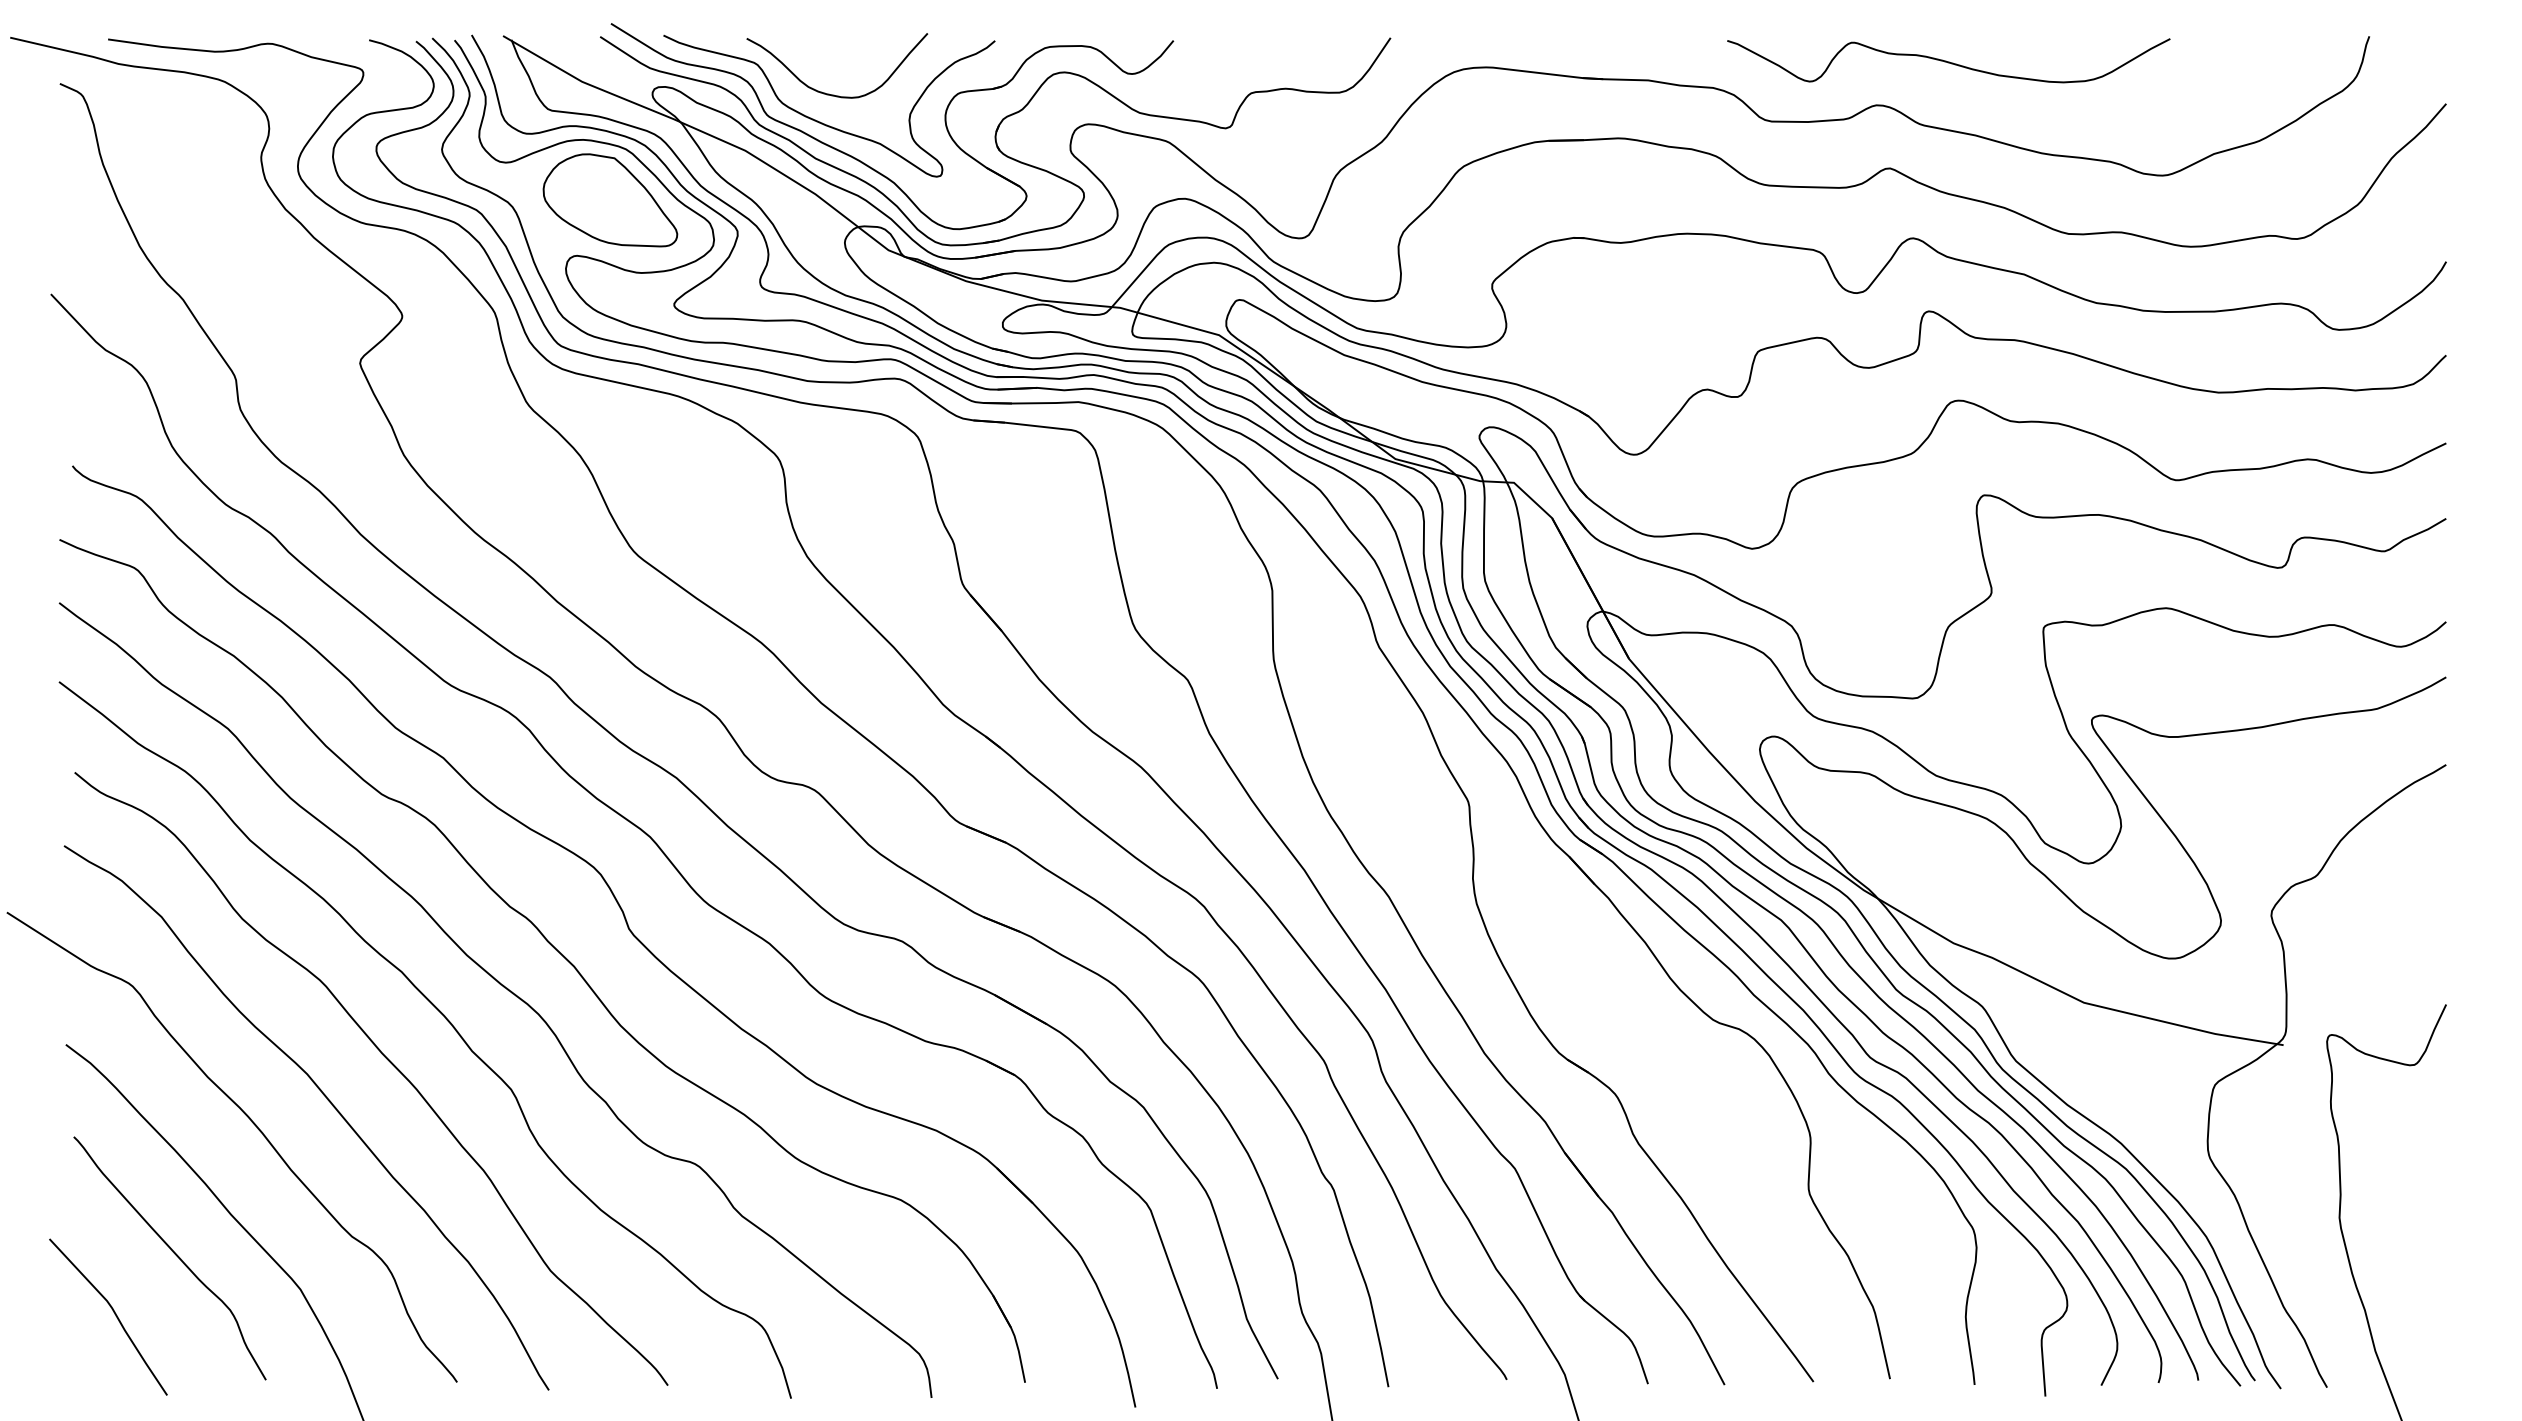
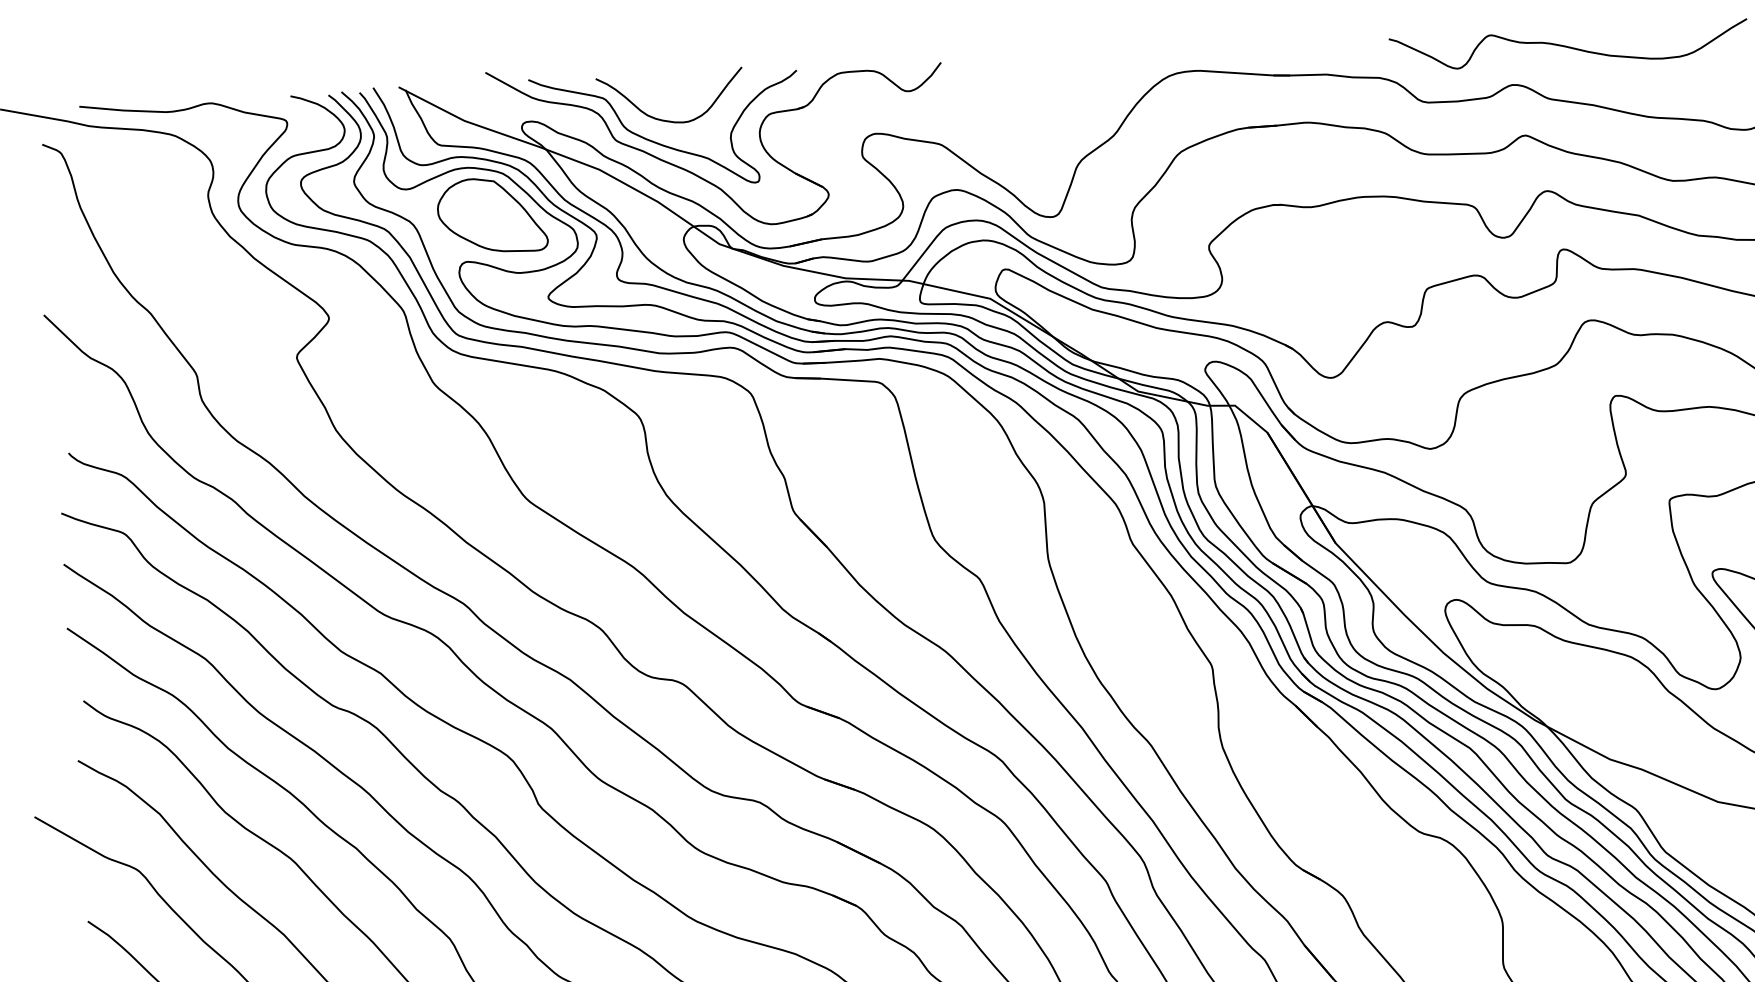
part: (995, 141) -> (801, 151), removed

